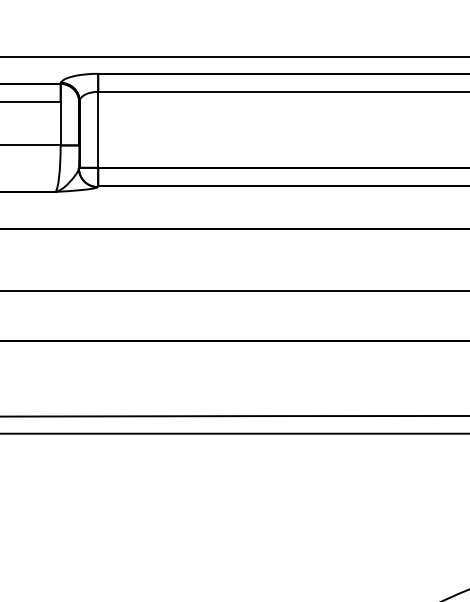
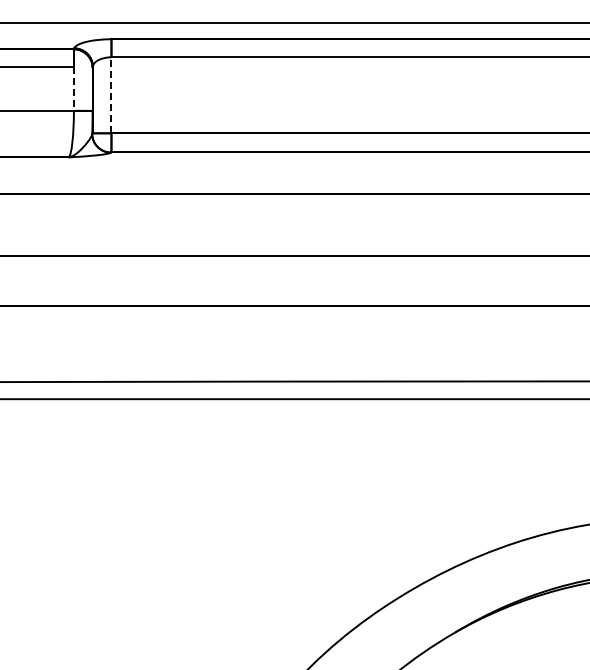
line: (61, 124) -> (74, 89), solid -> dashed
line: (98, 129) -> (111, 94), solid -> dashed

